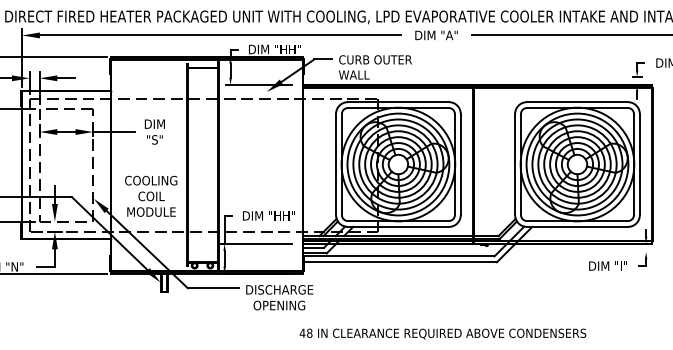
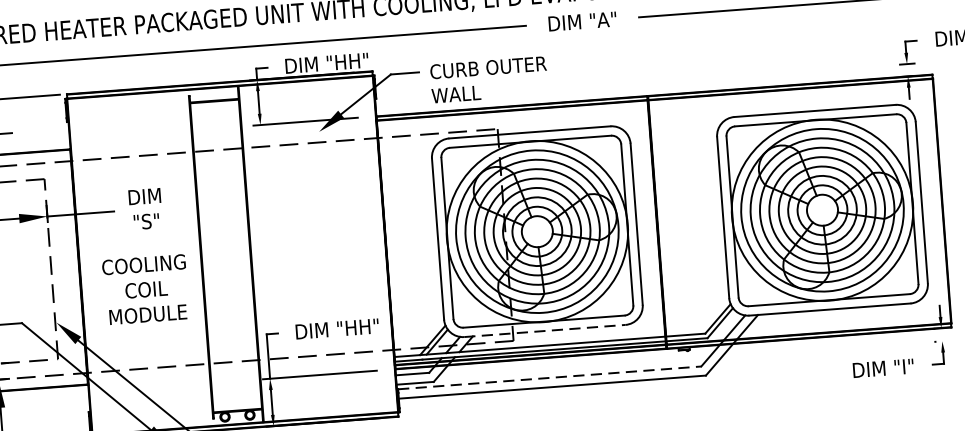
text: (151, 195) -> (146, 288), moved
line: (398, 226) -> (544, 330), solid -> dashed
line: (399, 256) -> (550, 378), solid -> dashed

